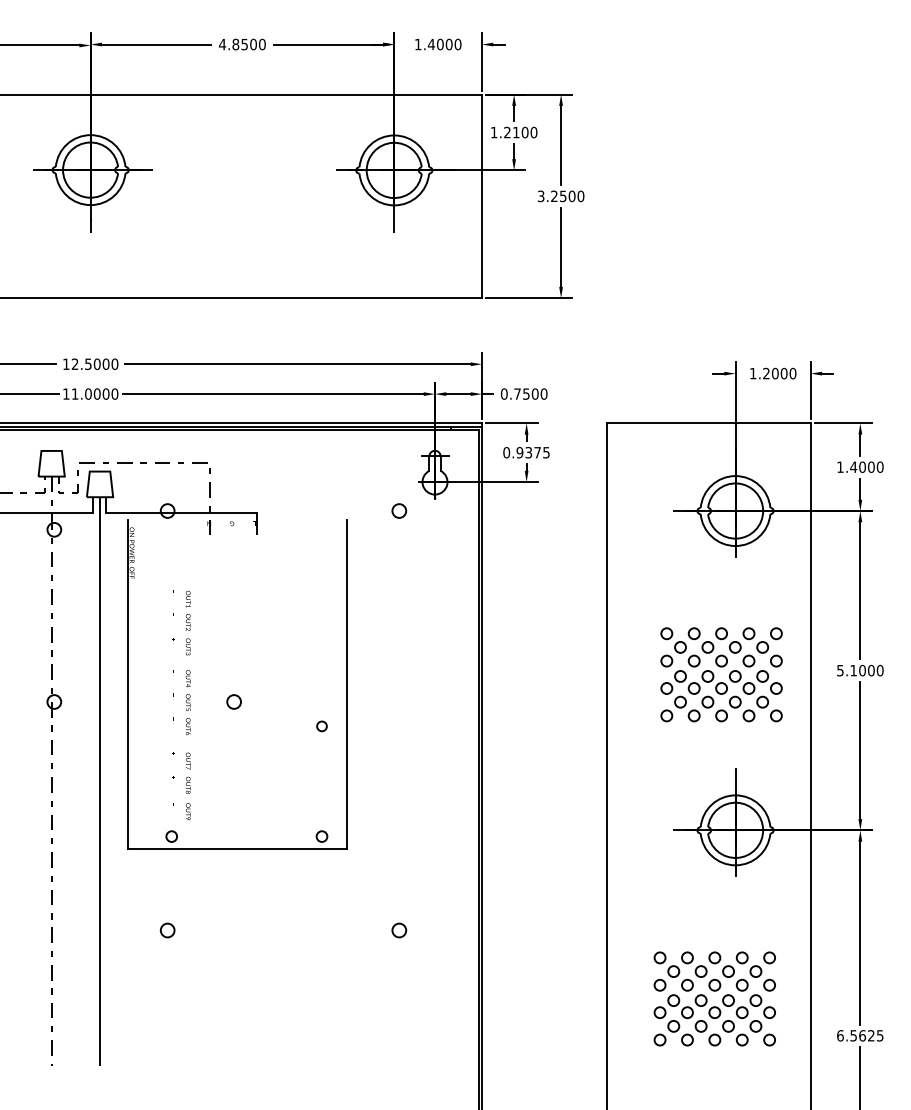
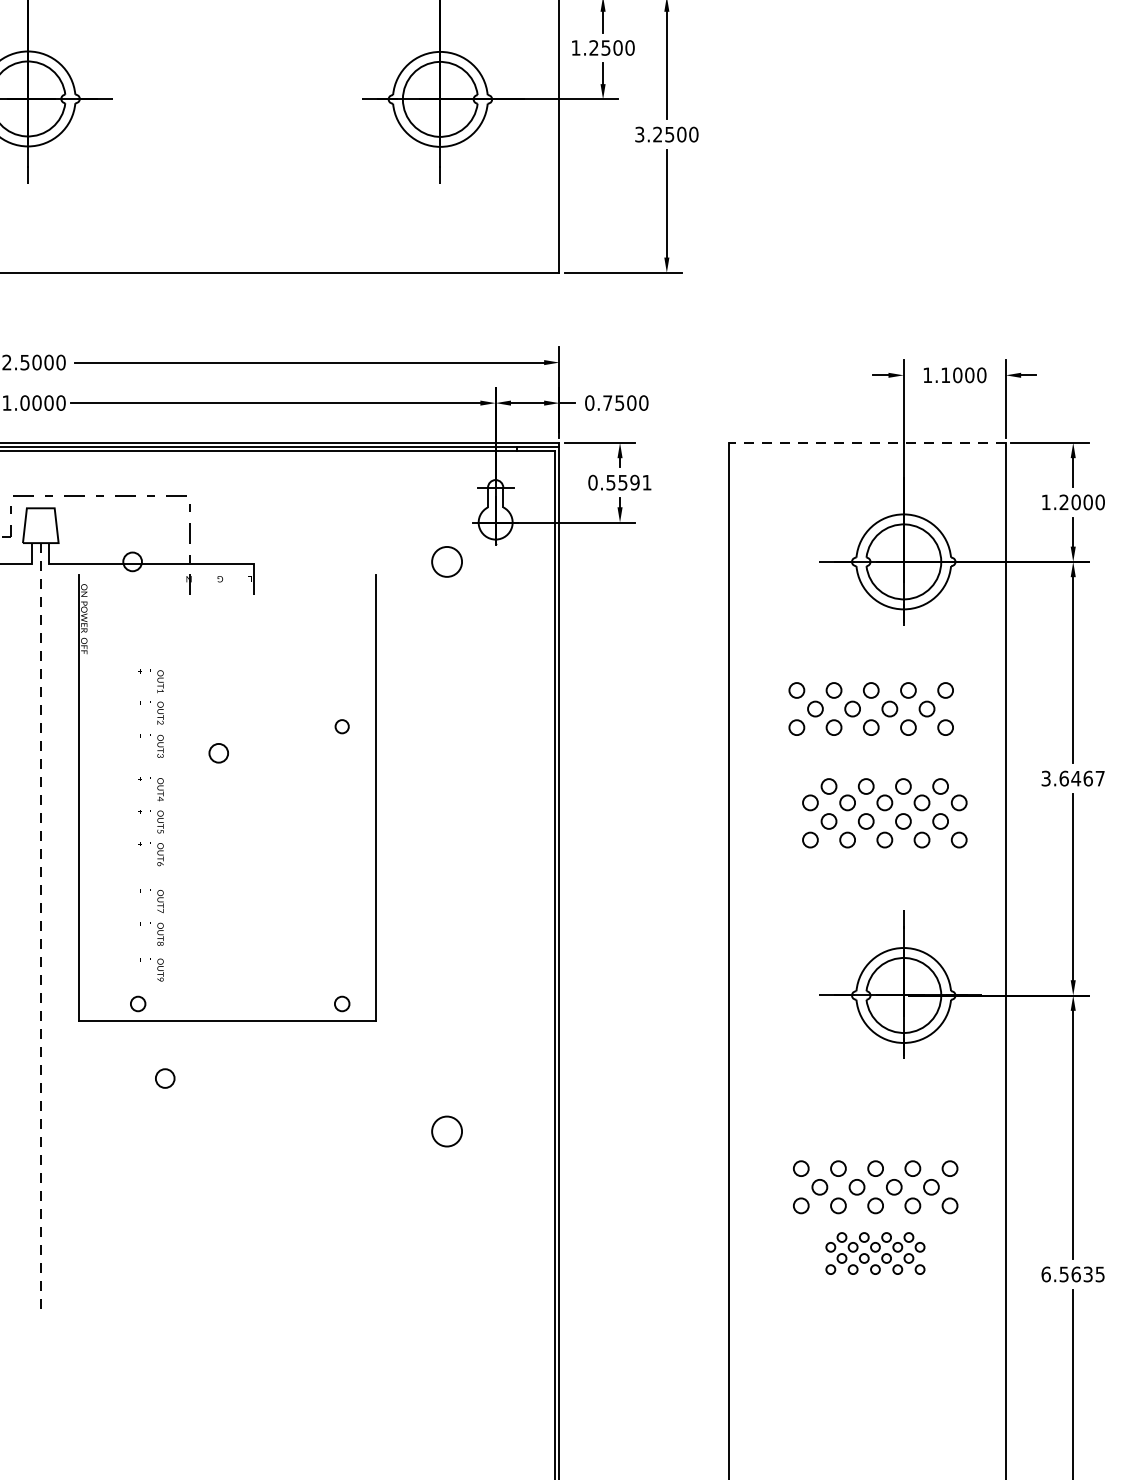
text: (516, 132) -> (606, 47), 1.2100 -> 1.2500
text: (766, 373) -> (945, 375), 1.2000 -> 1.1000
line: (708, 423) -> (867, 443), solid -> dashed
text: (532, 452) -> (628, 482), 0.9375 -> 0.5591
text: (853, 466) -> (1063, 501), 1.4000 -> 1.2000
circle: (399, 510) -> (447, 561), size x1.6
part: (721, 640) -> (871, 699), moved
text: (860, 670) -> (1073, 778), 5.1000 -> 3.6467
circle: (233, 701) -> (217, 752), moved
circle: (321, 726) -> (341, 726), moved
line: (100, 781) -> (41, 929), solid -> dashed
circle: (167, 930) -> (164, 1078), moved
circle: (399, 930) -> (447, 1131), size x1.6
part: (714, 1020) -> (875, 1253), size x0.6
text: (871, 1035) -> (1088, 1274), 6.5625 -> 6.5635

